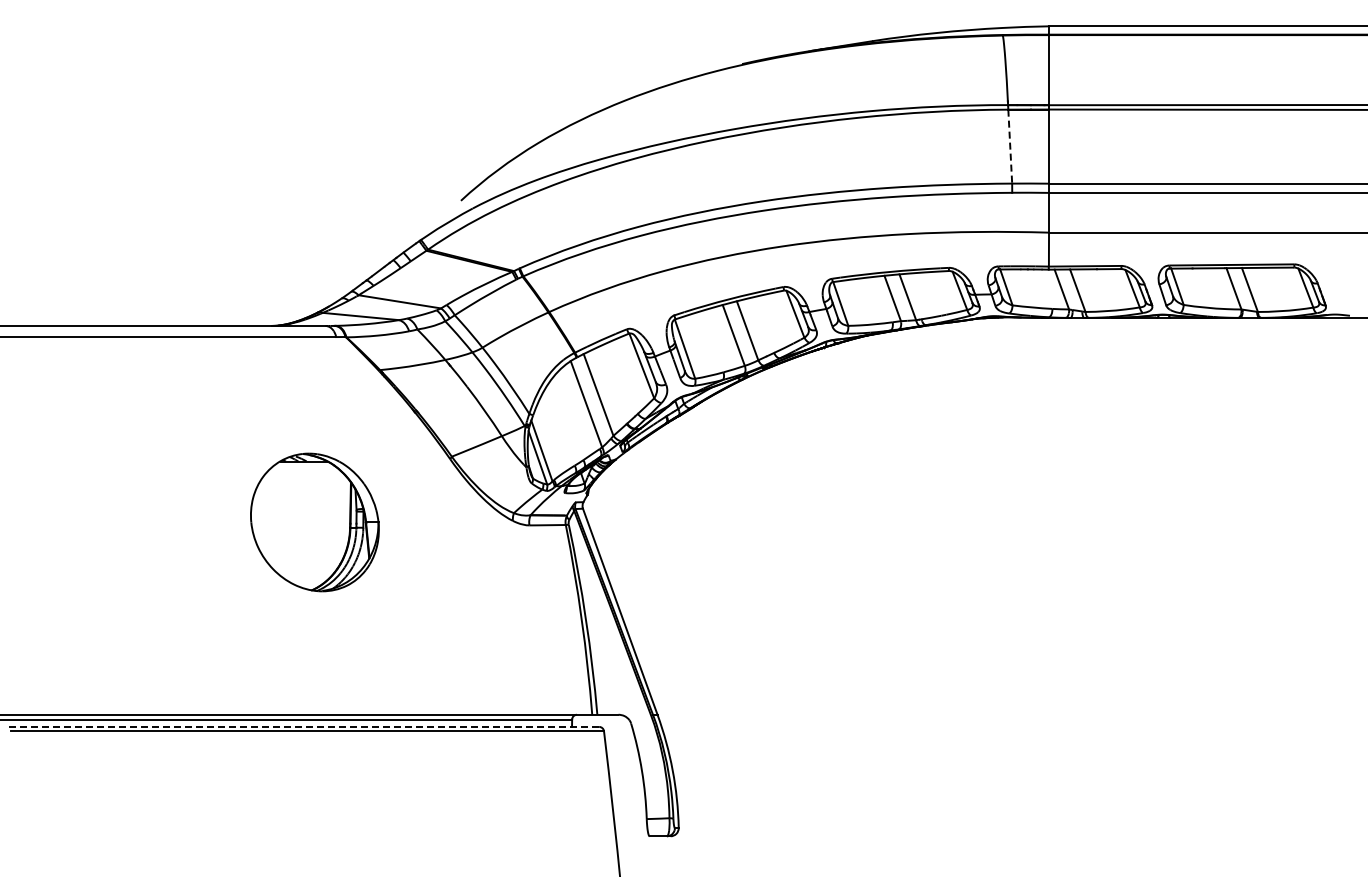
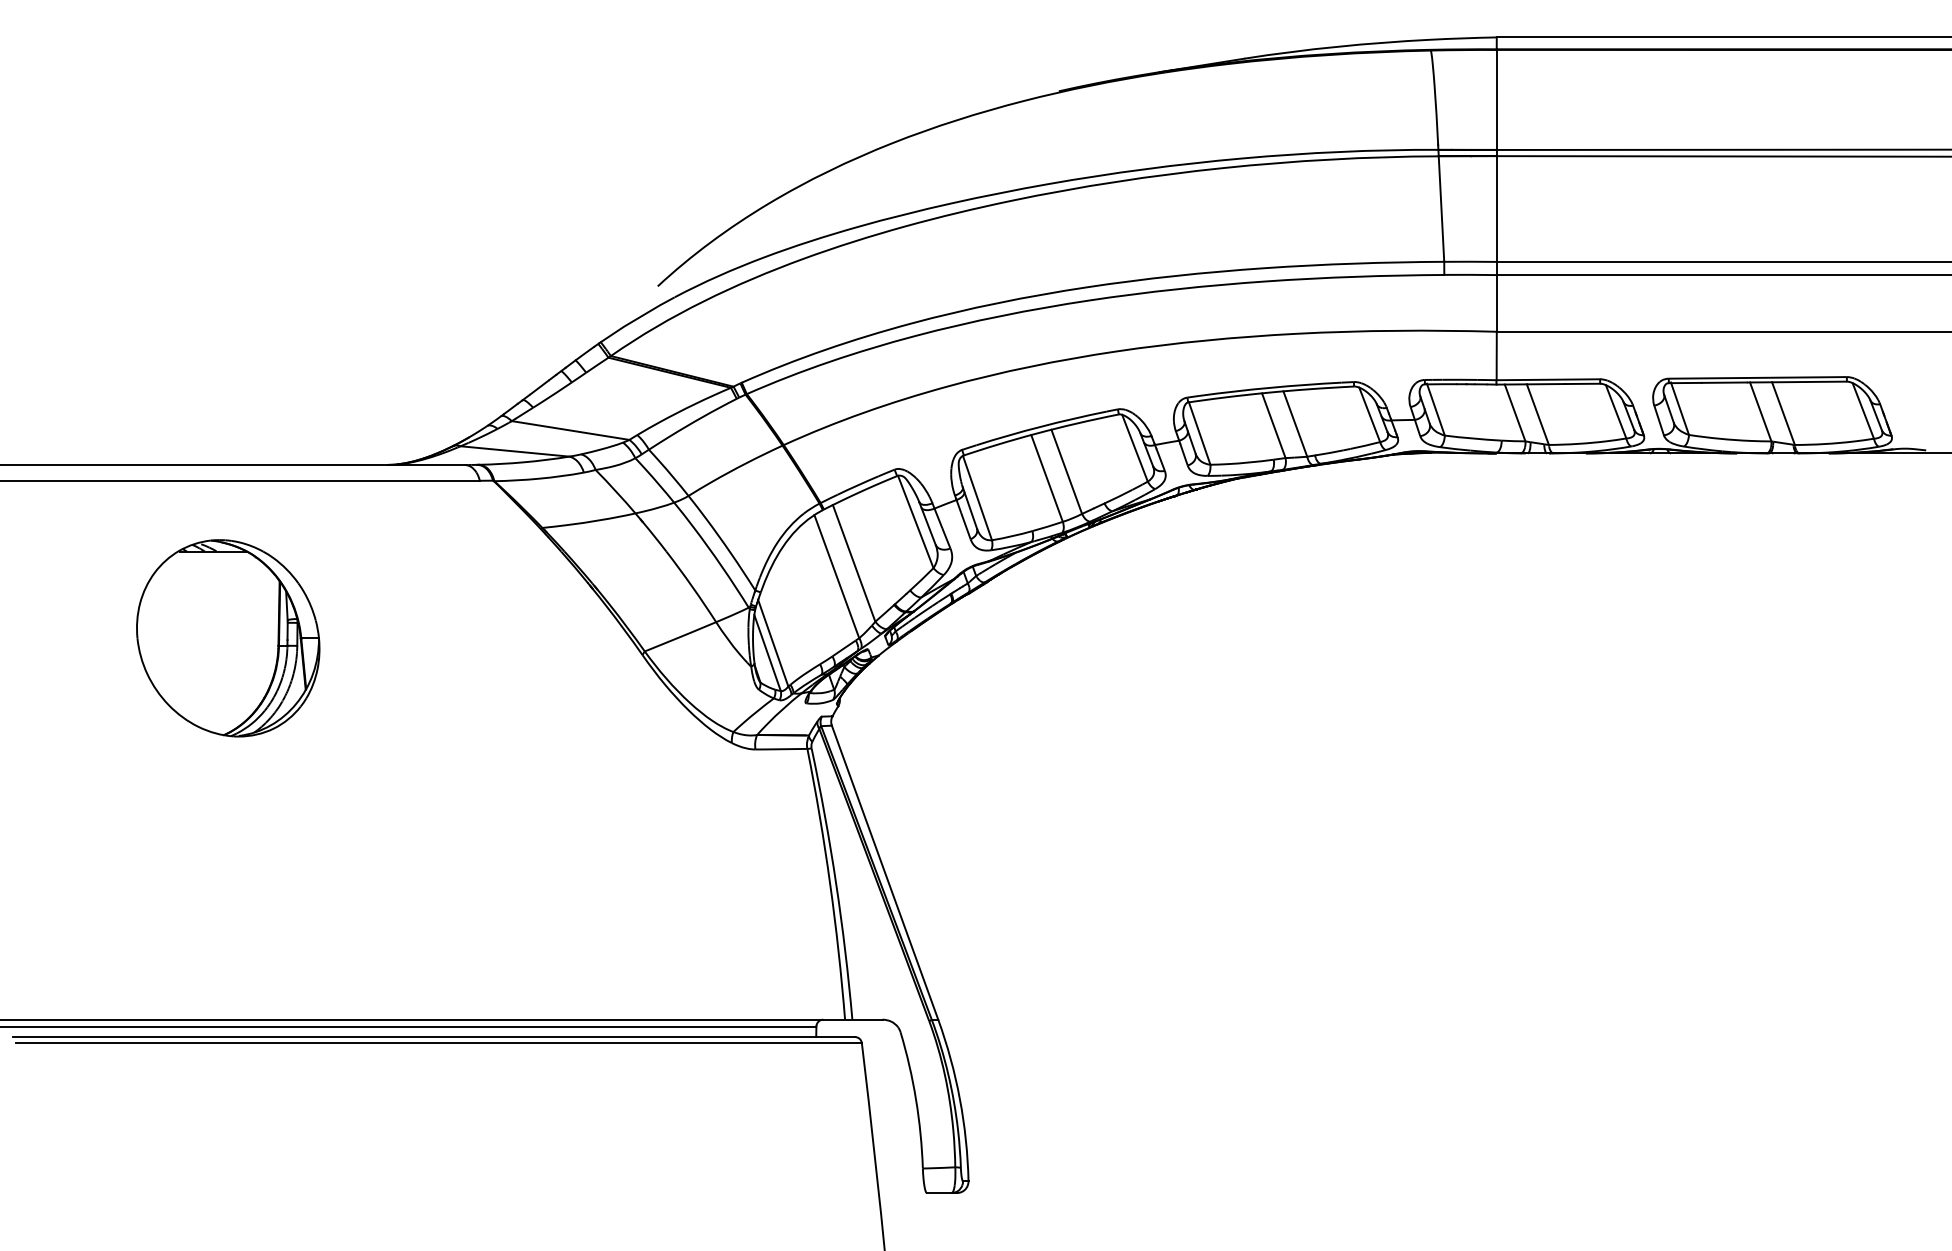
line: (1010, 147) -> (1441, 210), dashed -> solid
part: (314, 522) -> (227, 638), moved
line: (304, 726) -> (434, 1036), dashed -> solid

